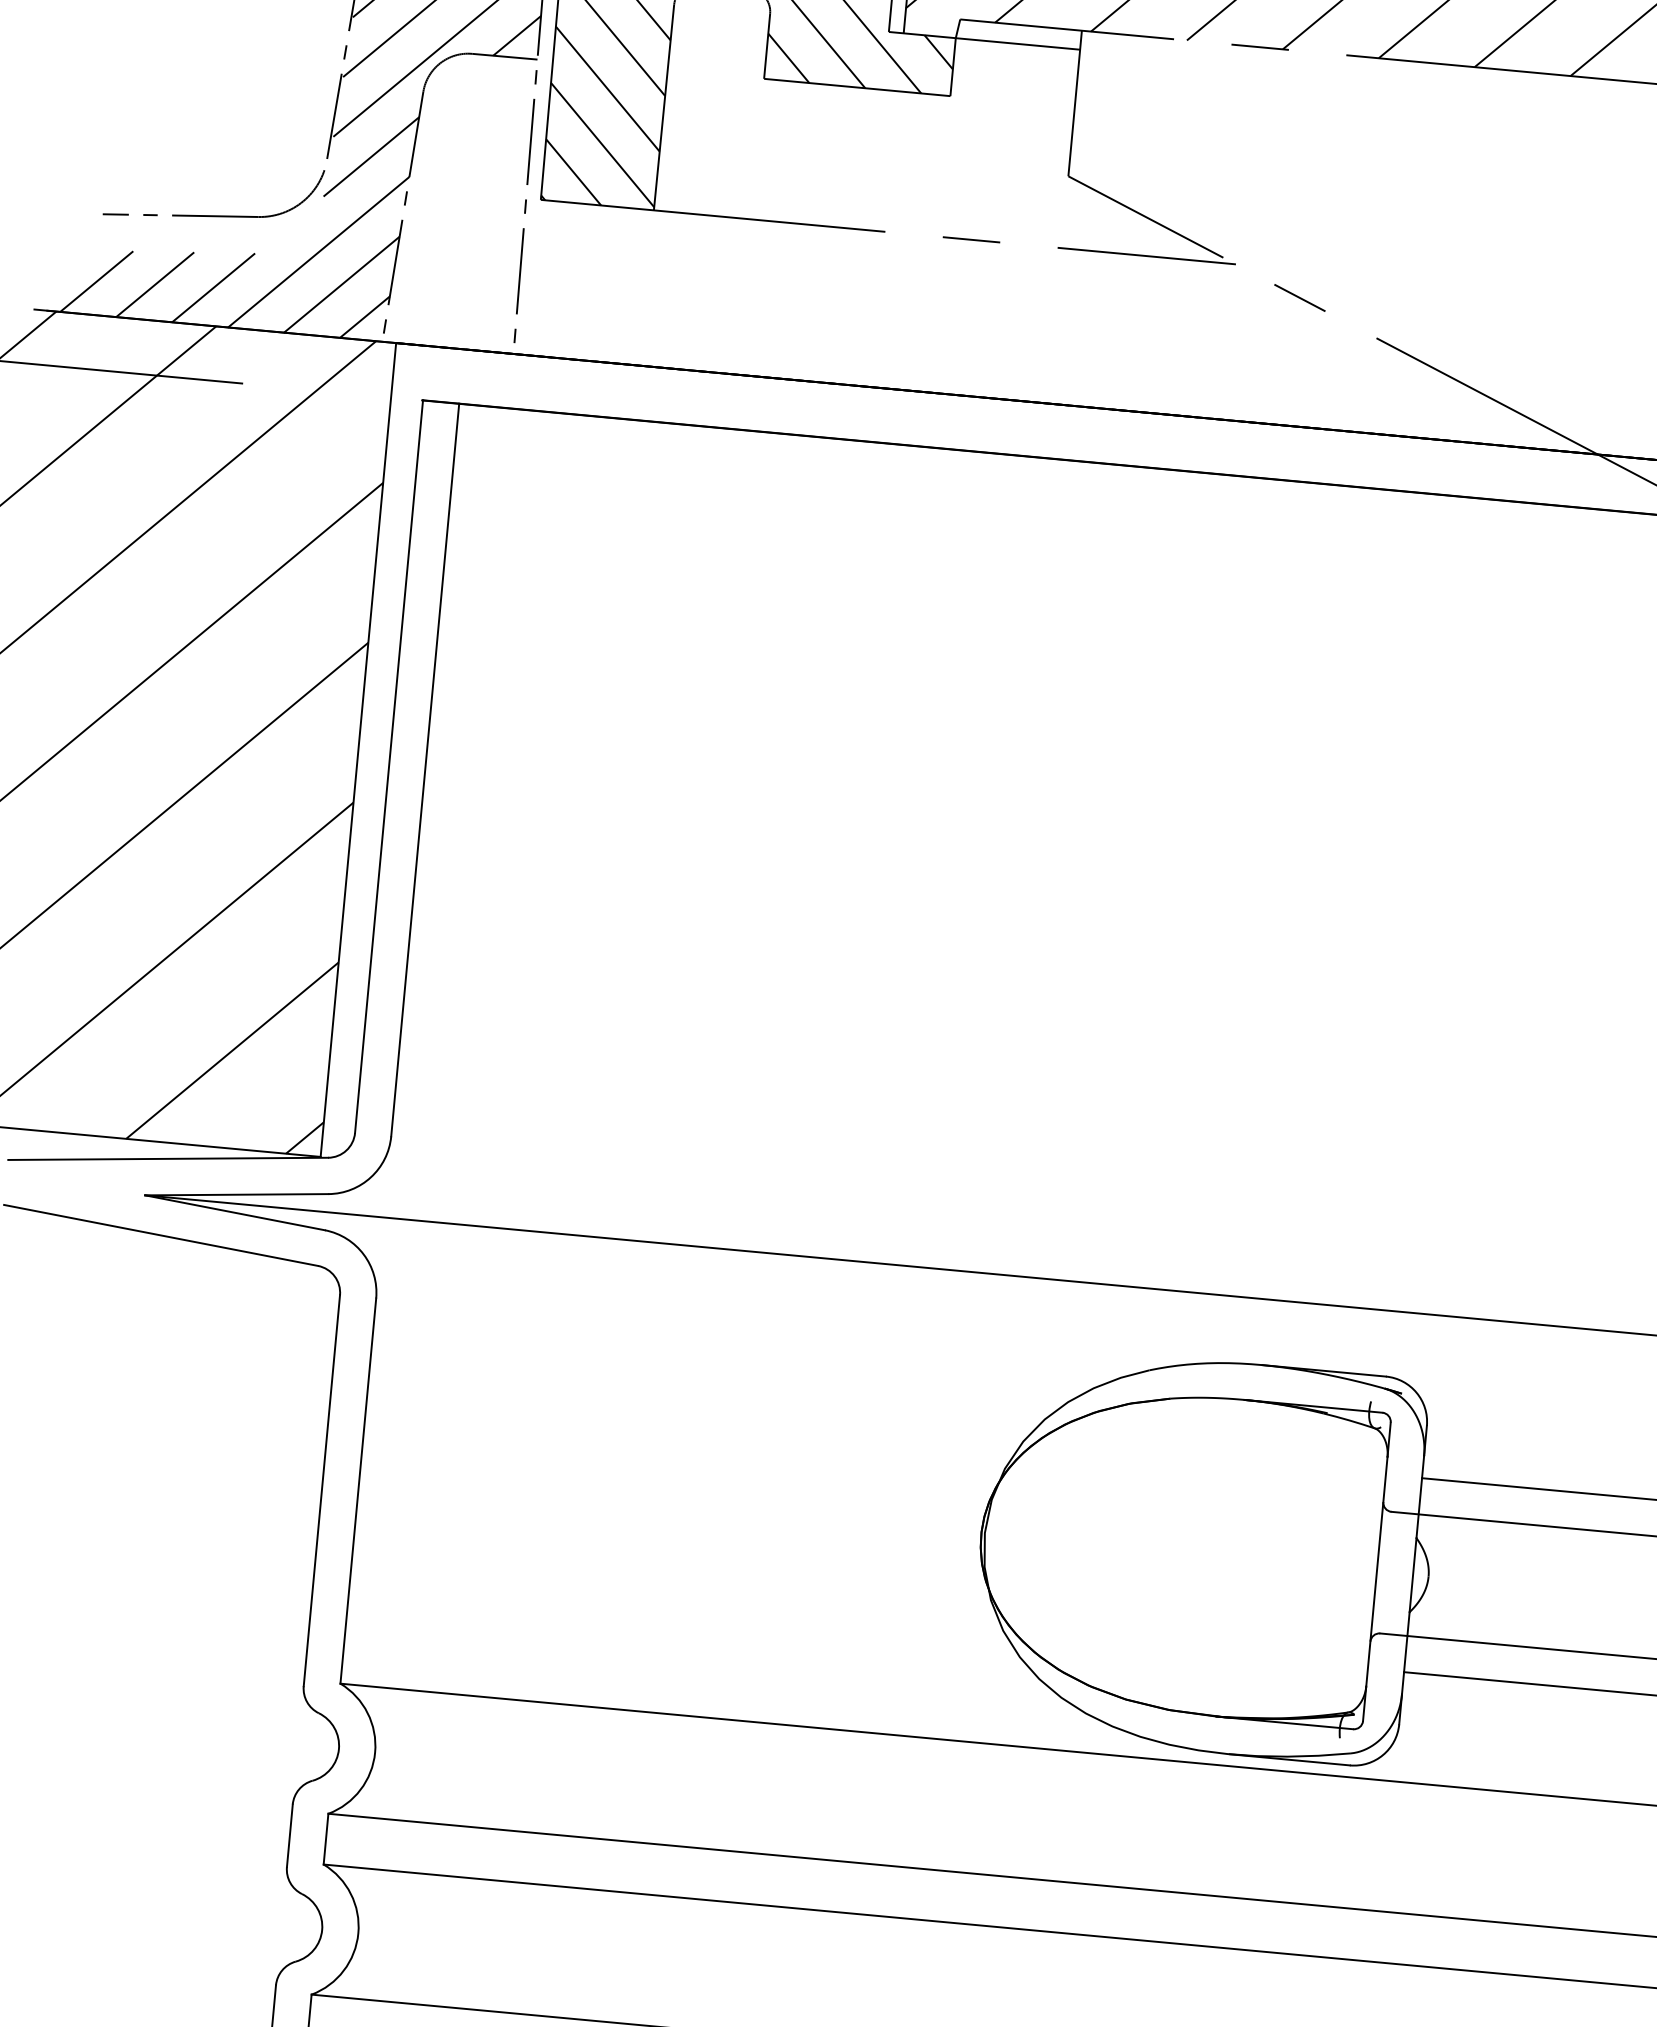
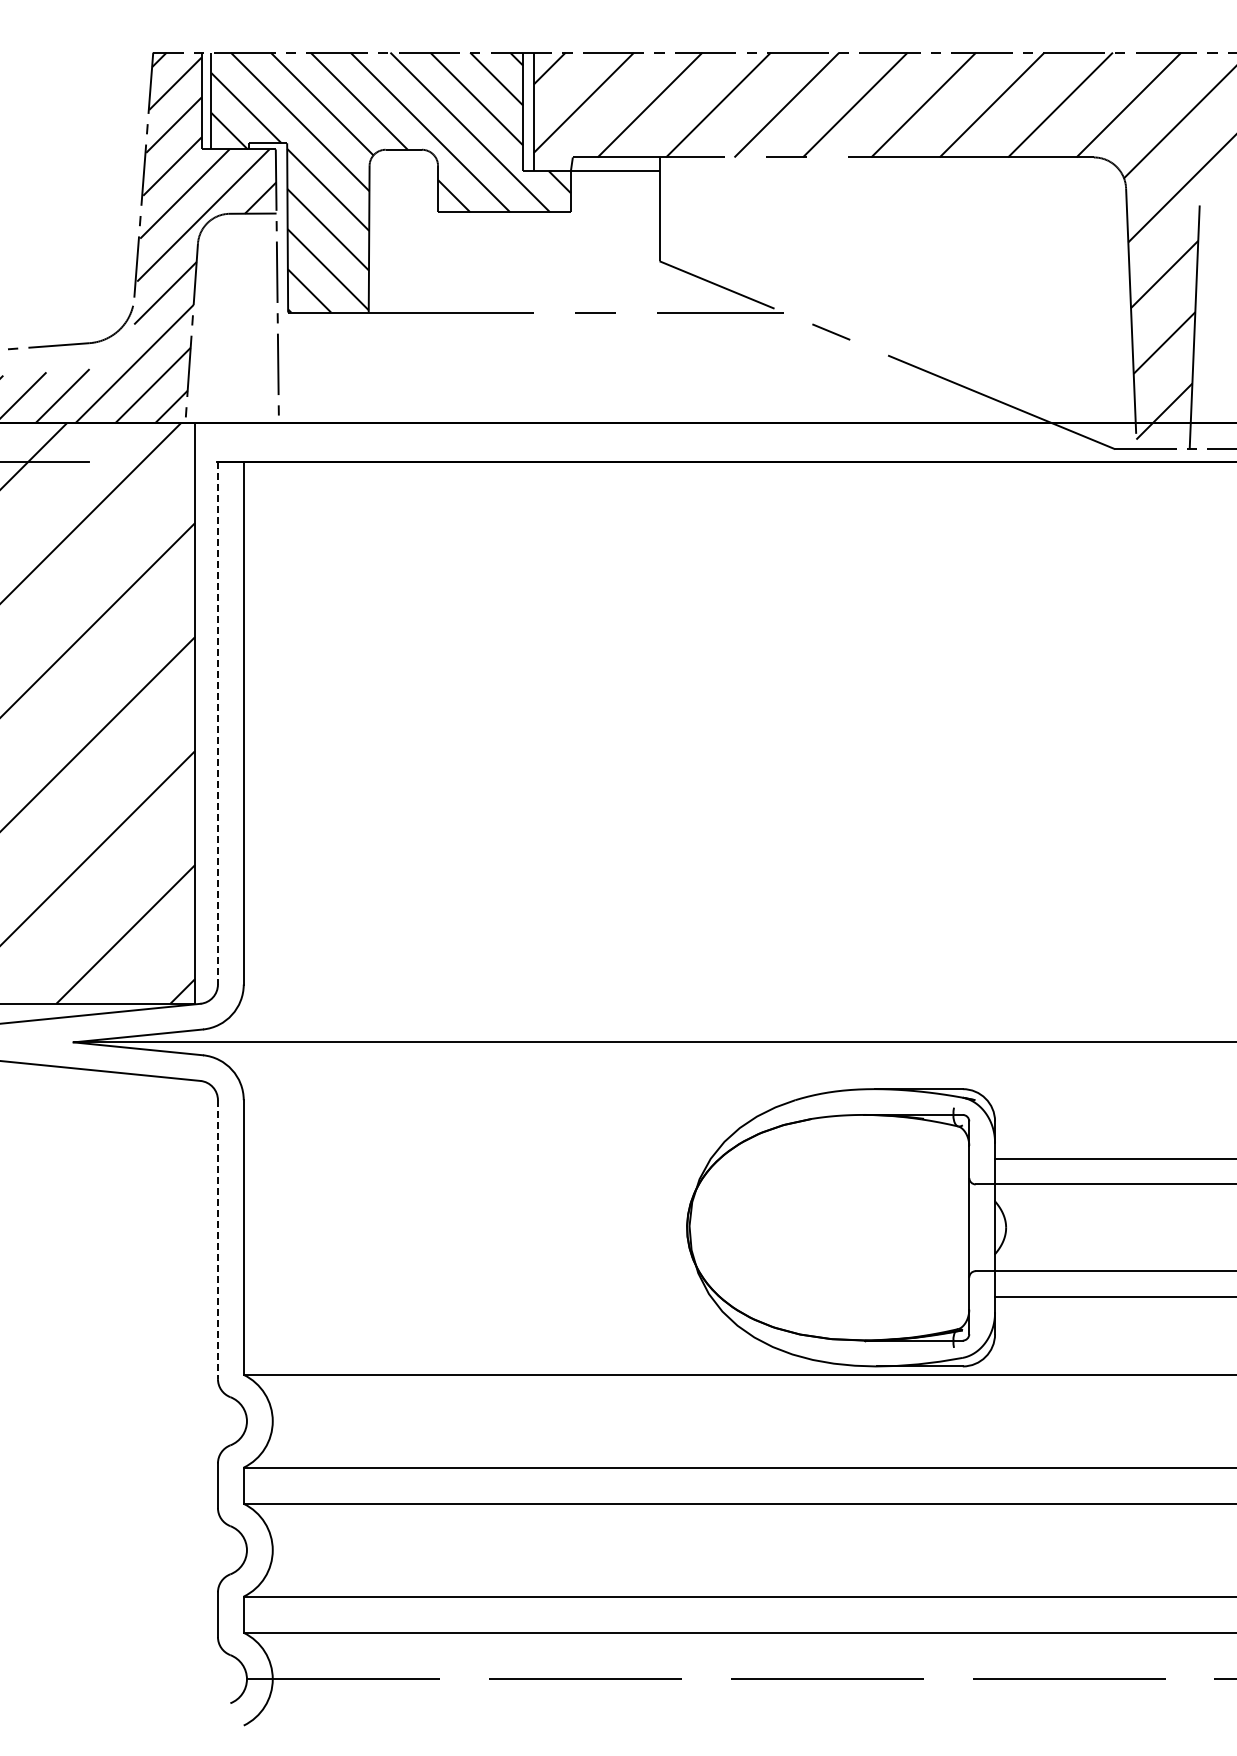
line: (388, 766) -> (217, 723), solid -> dashed
line: (321, 1491) -> (217, 1240), solid -> dashed

